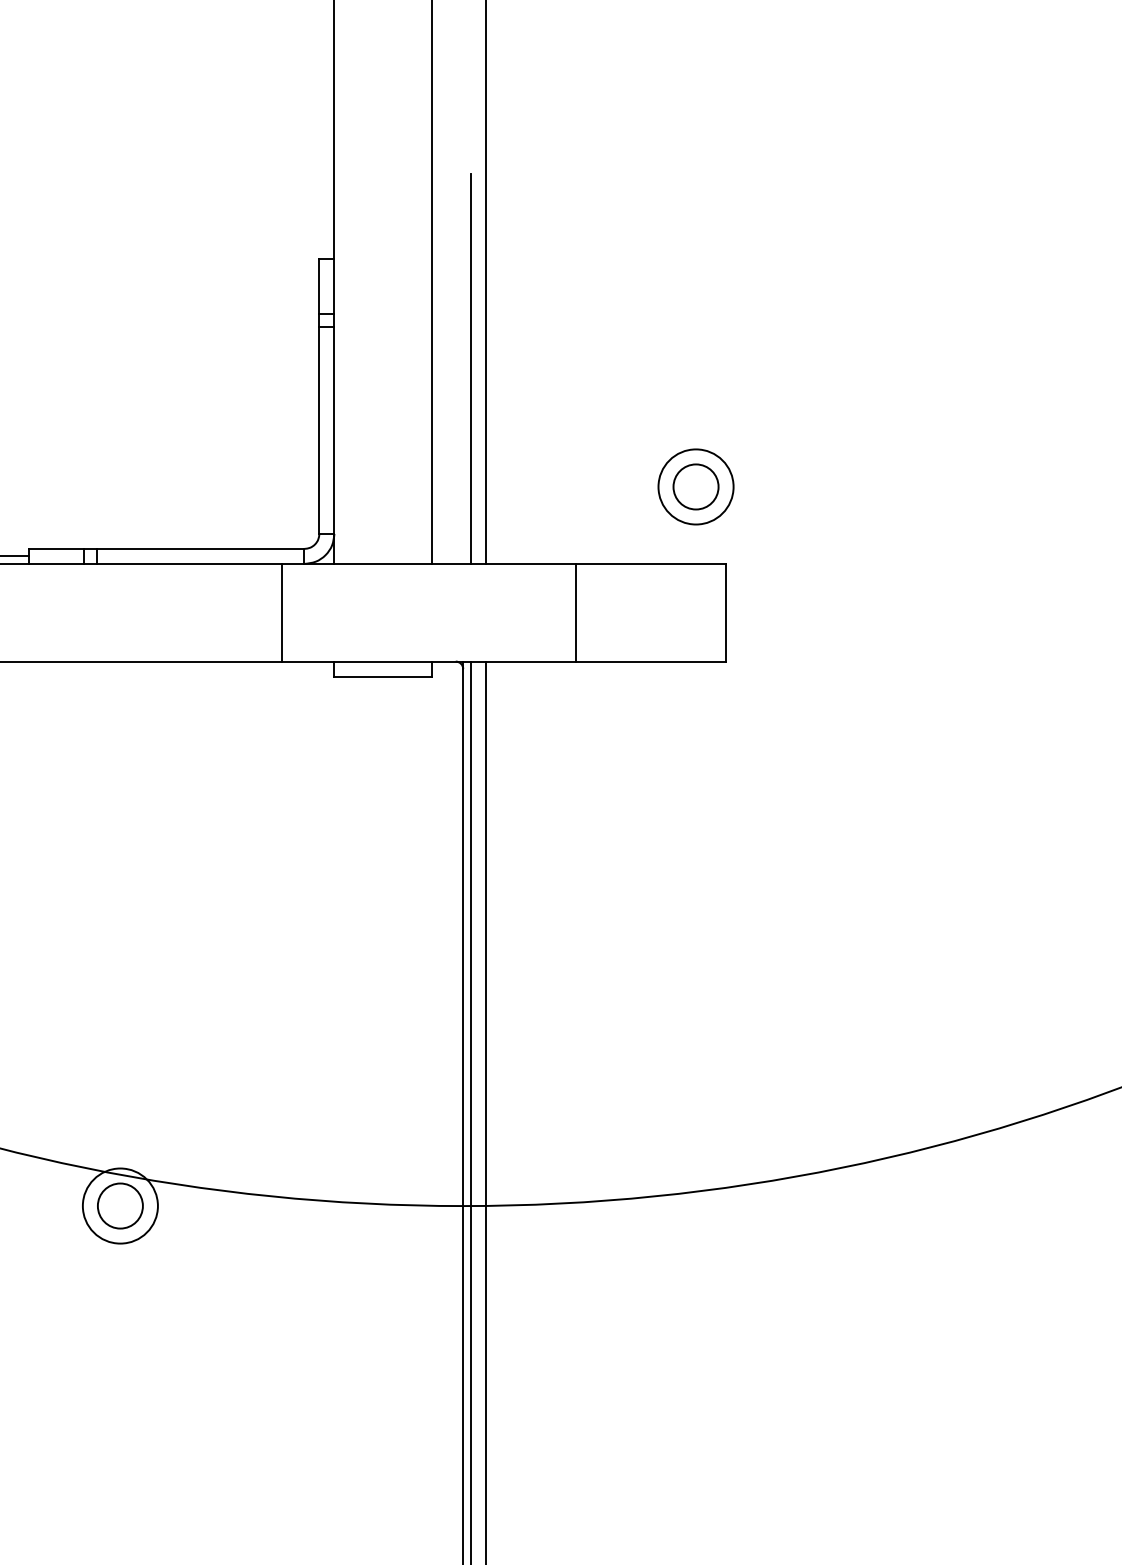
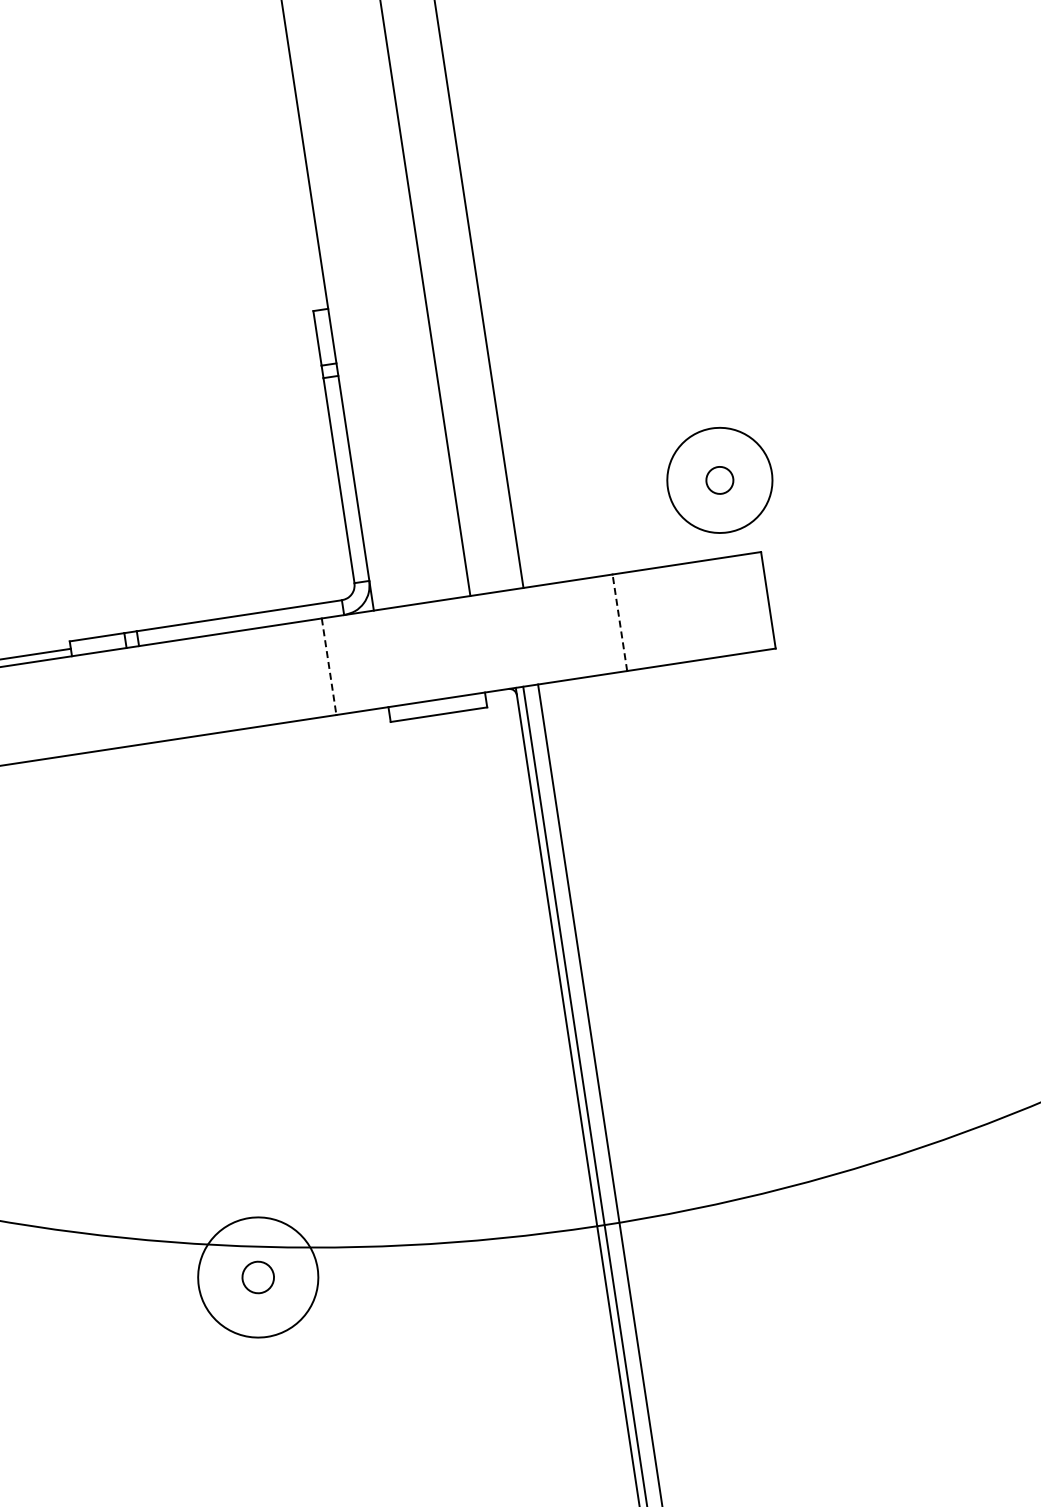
line: (470, 368) -> (479, 397), removed
circle: (695, 486) -> (719, 480), size x0.6
circle: (695, 486) -> (719, 480), size x1.4
line: (281, 612) -> (328, 666), solid -> dashed
line: (575, 612) -> (619, 622), solid -> dashed
circle: (119, 1205) -> (257, 1277), size x0.7
circle: (119, 1205) -> (257, 1277), size x1.6

